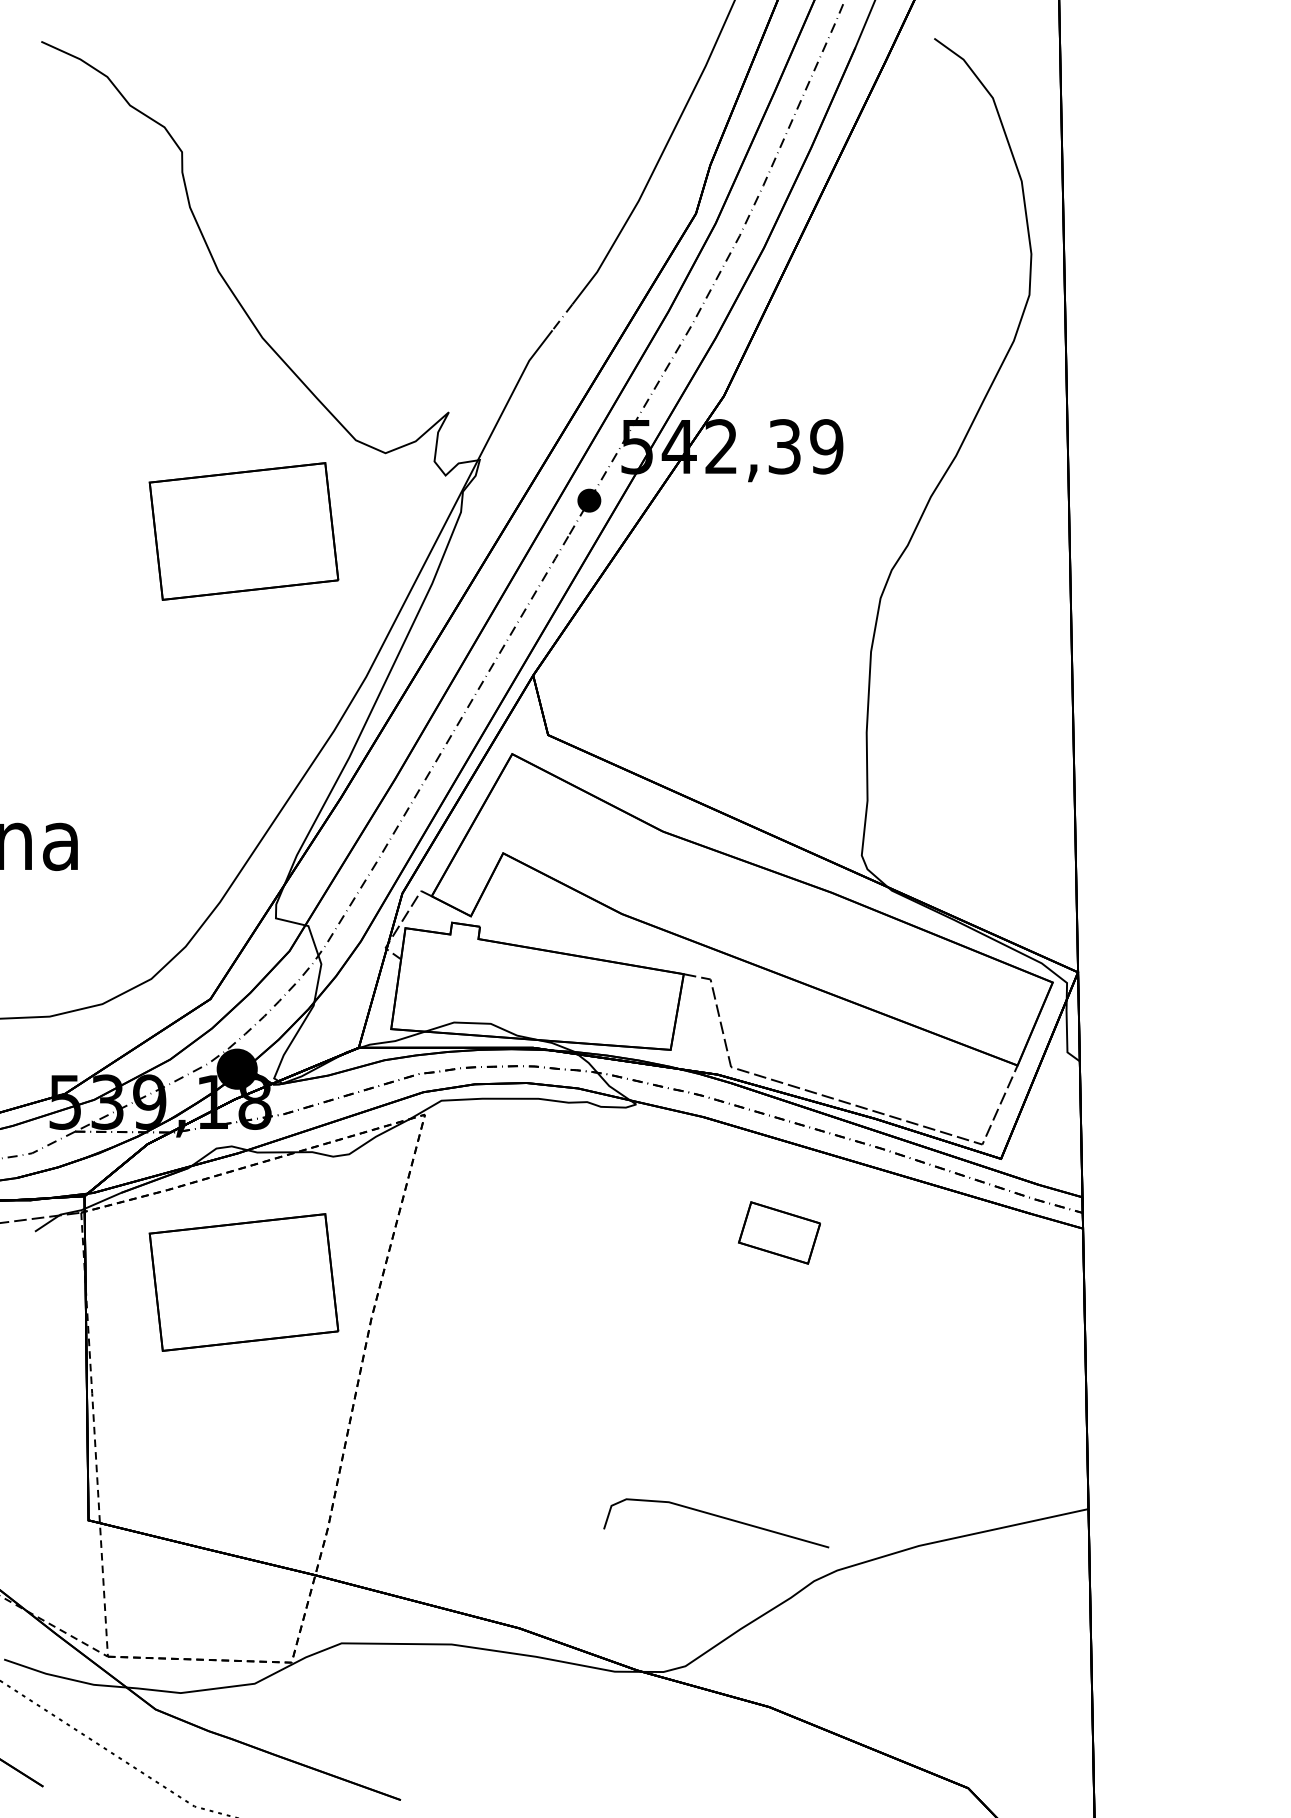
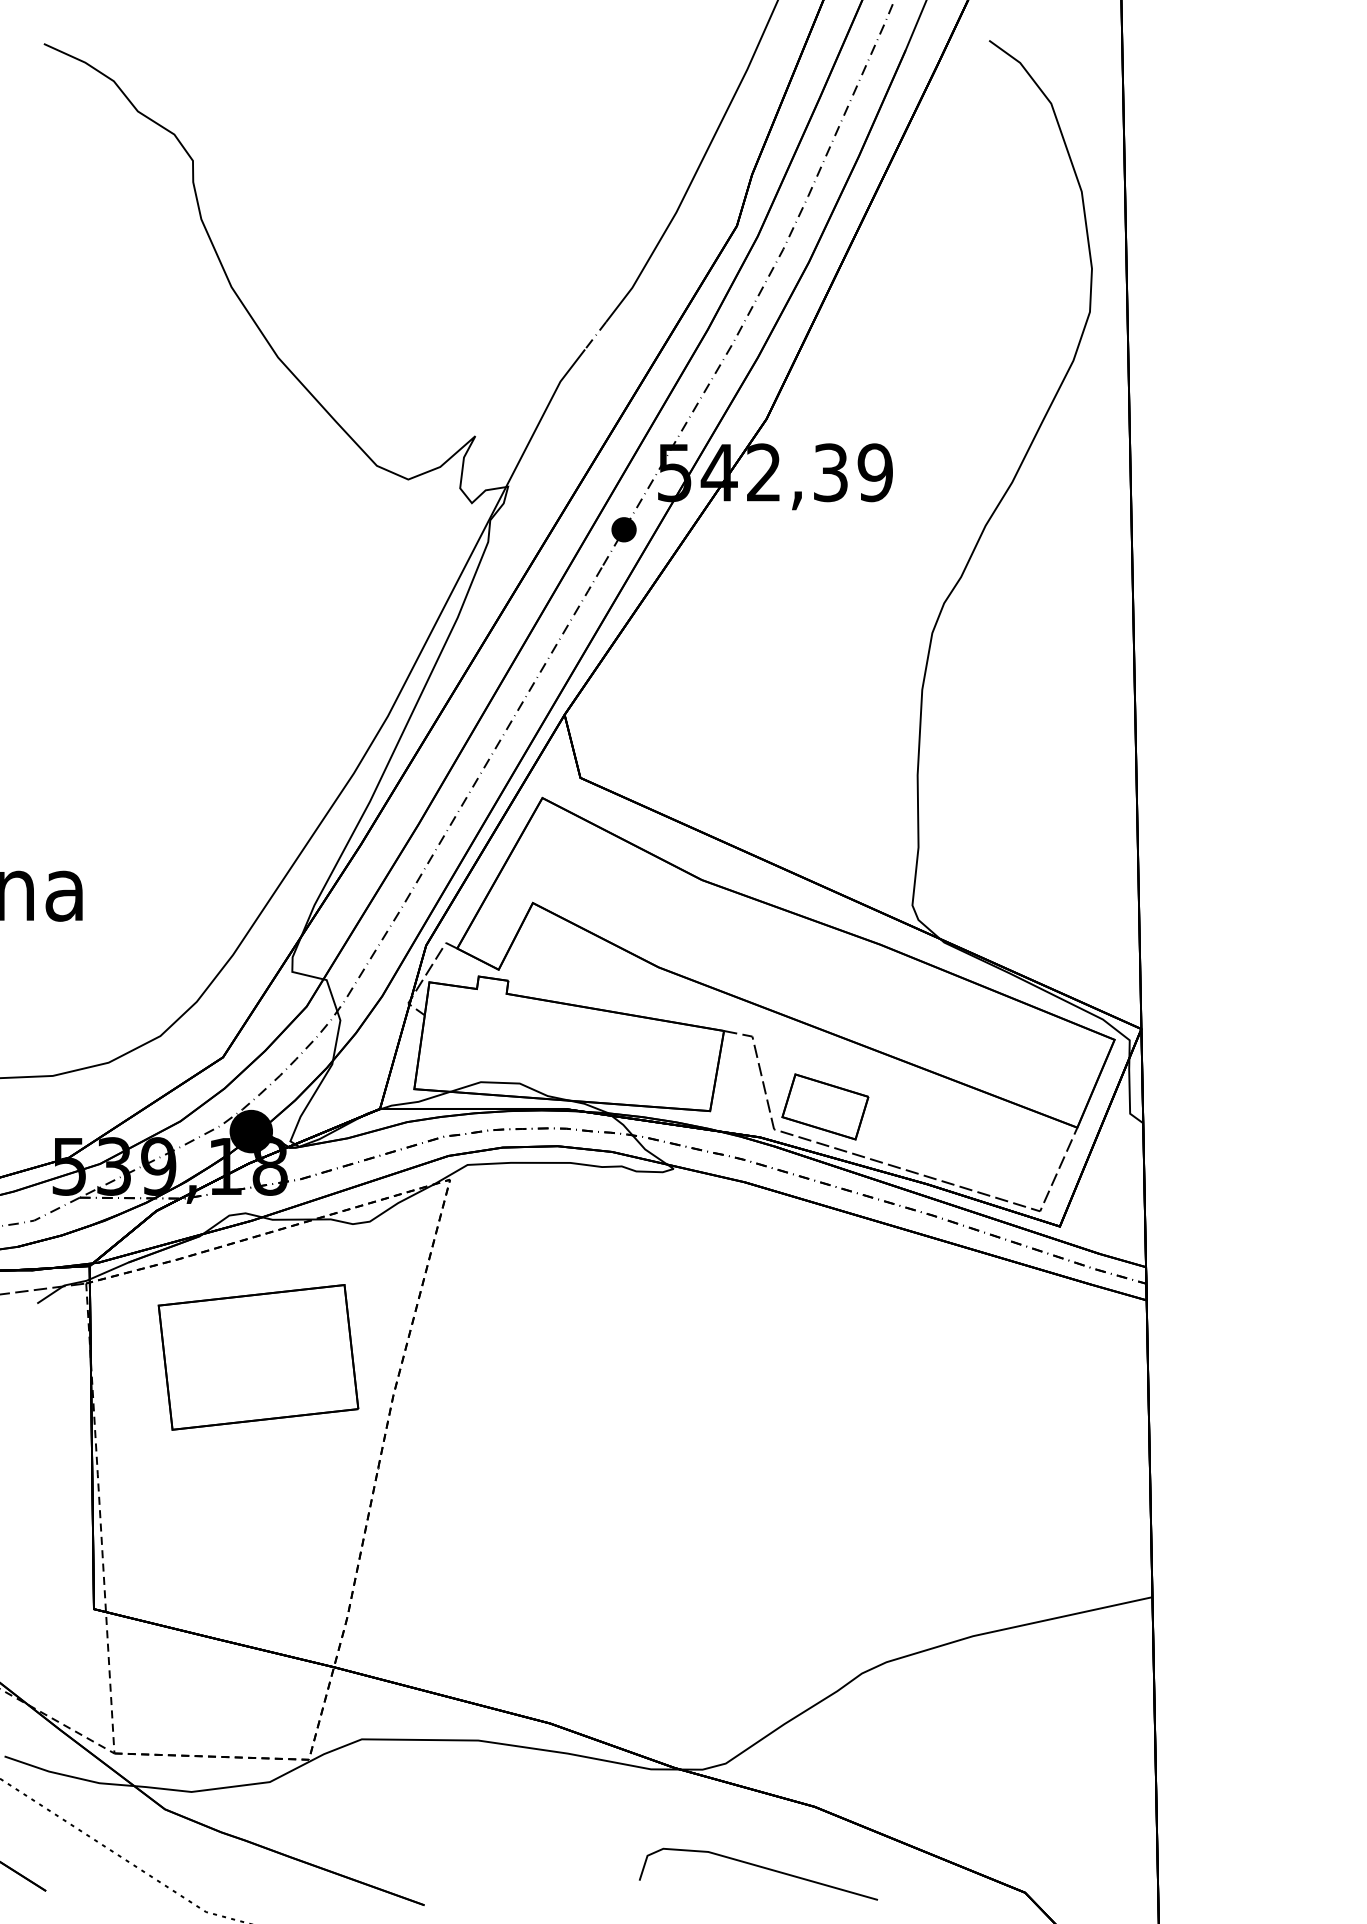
part: (244, 531) -> (258, 562), removed
part: (779, 1232) -> (825, 1106), moved
line: (716, 1516) -> (758, 1867), moved

